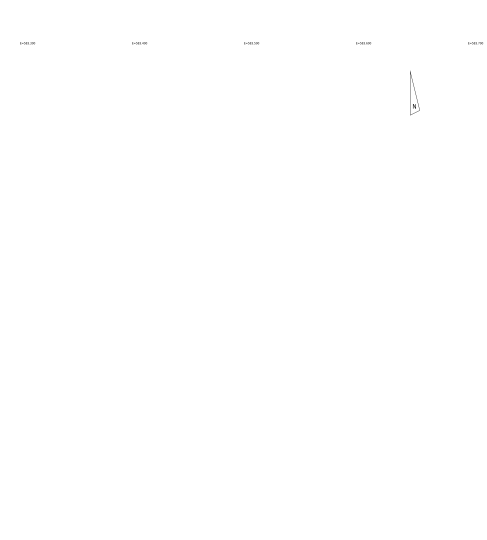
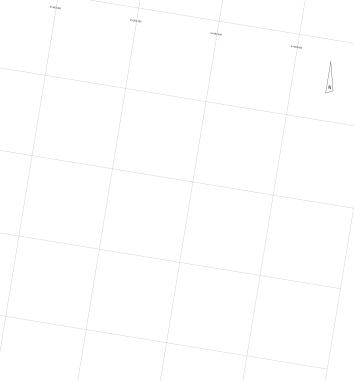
text: (414, 93) -> (331, 78), moved

